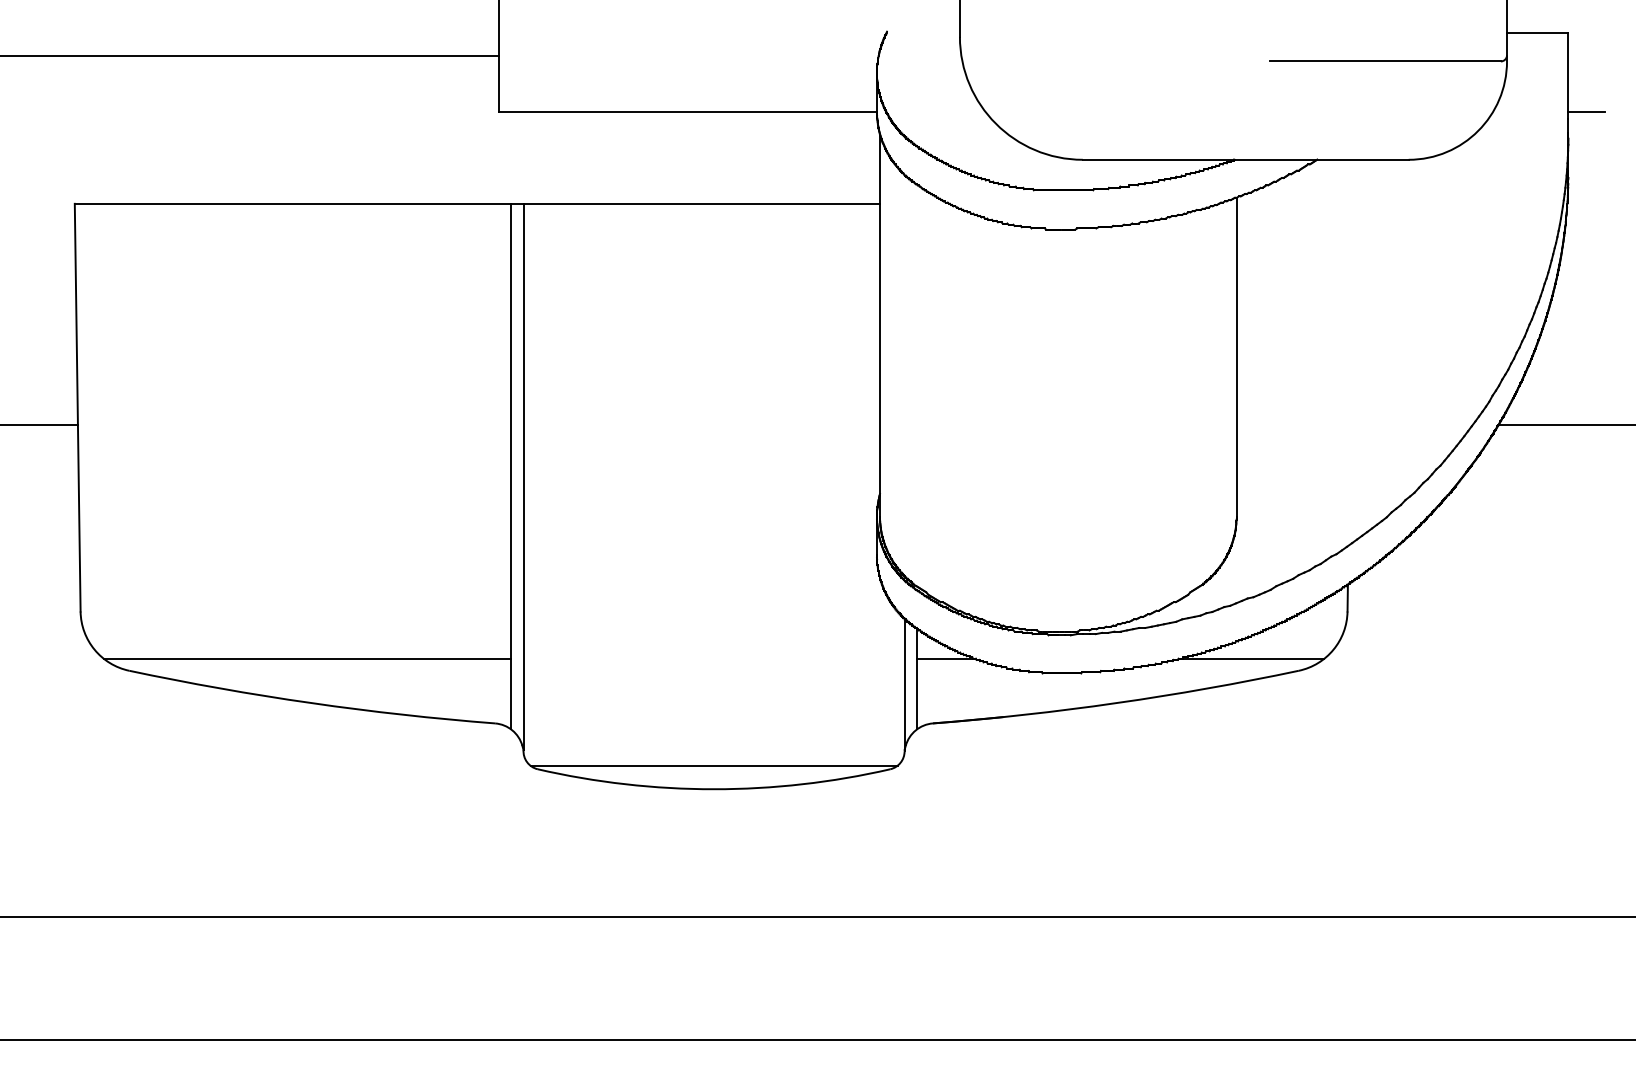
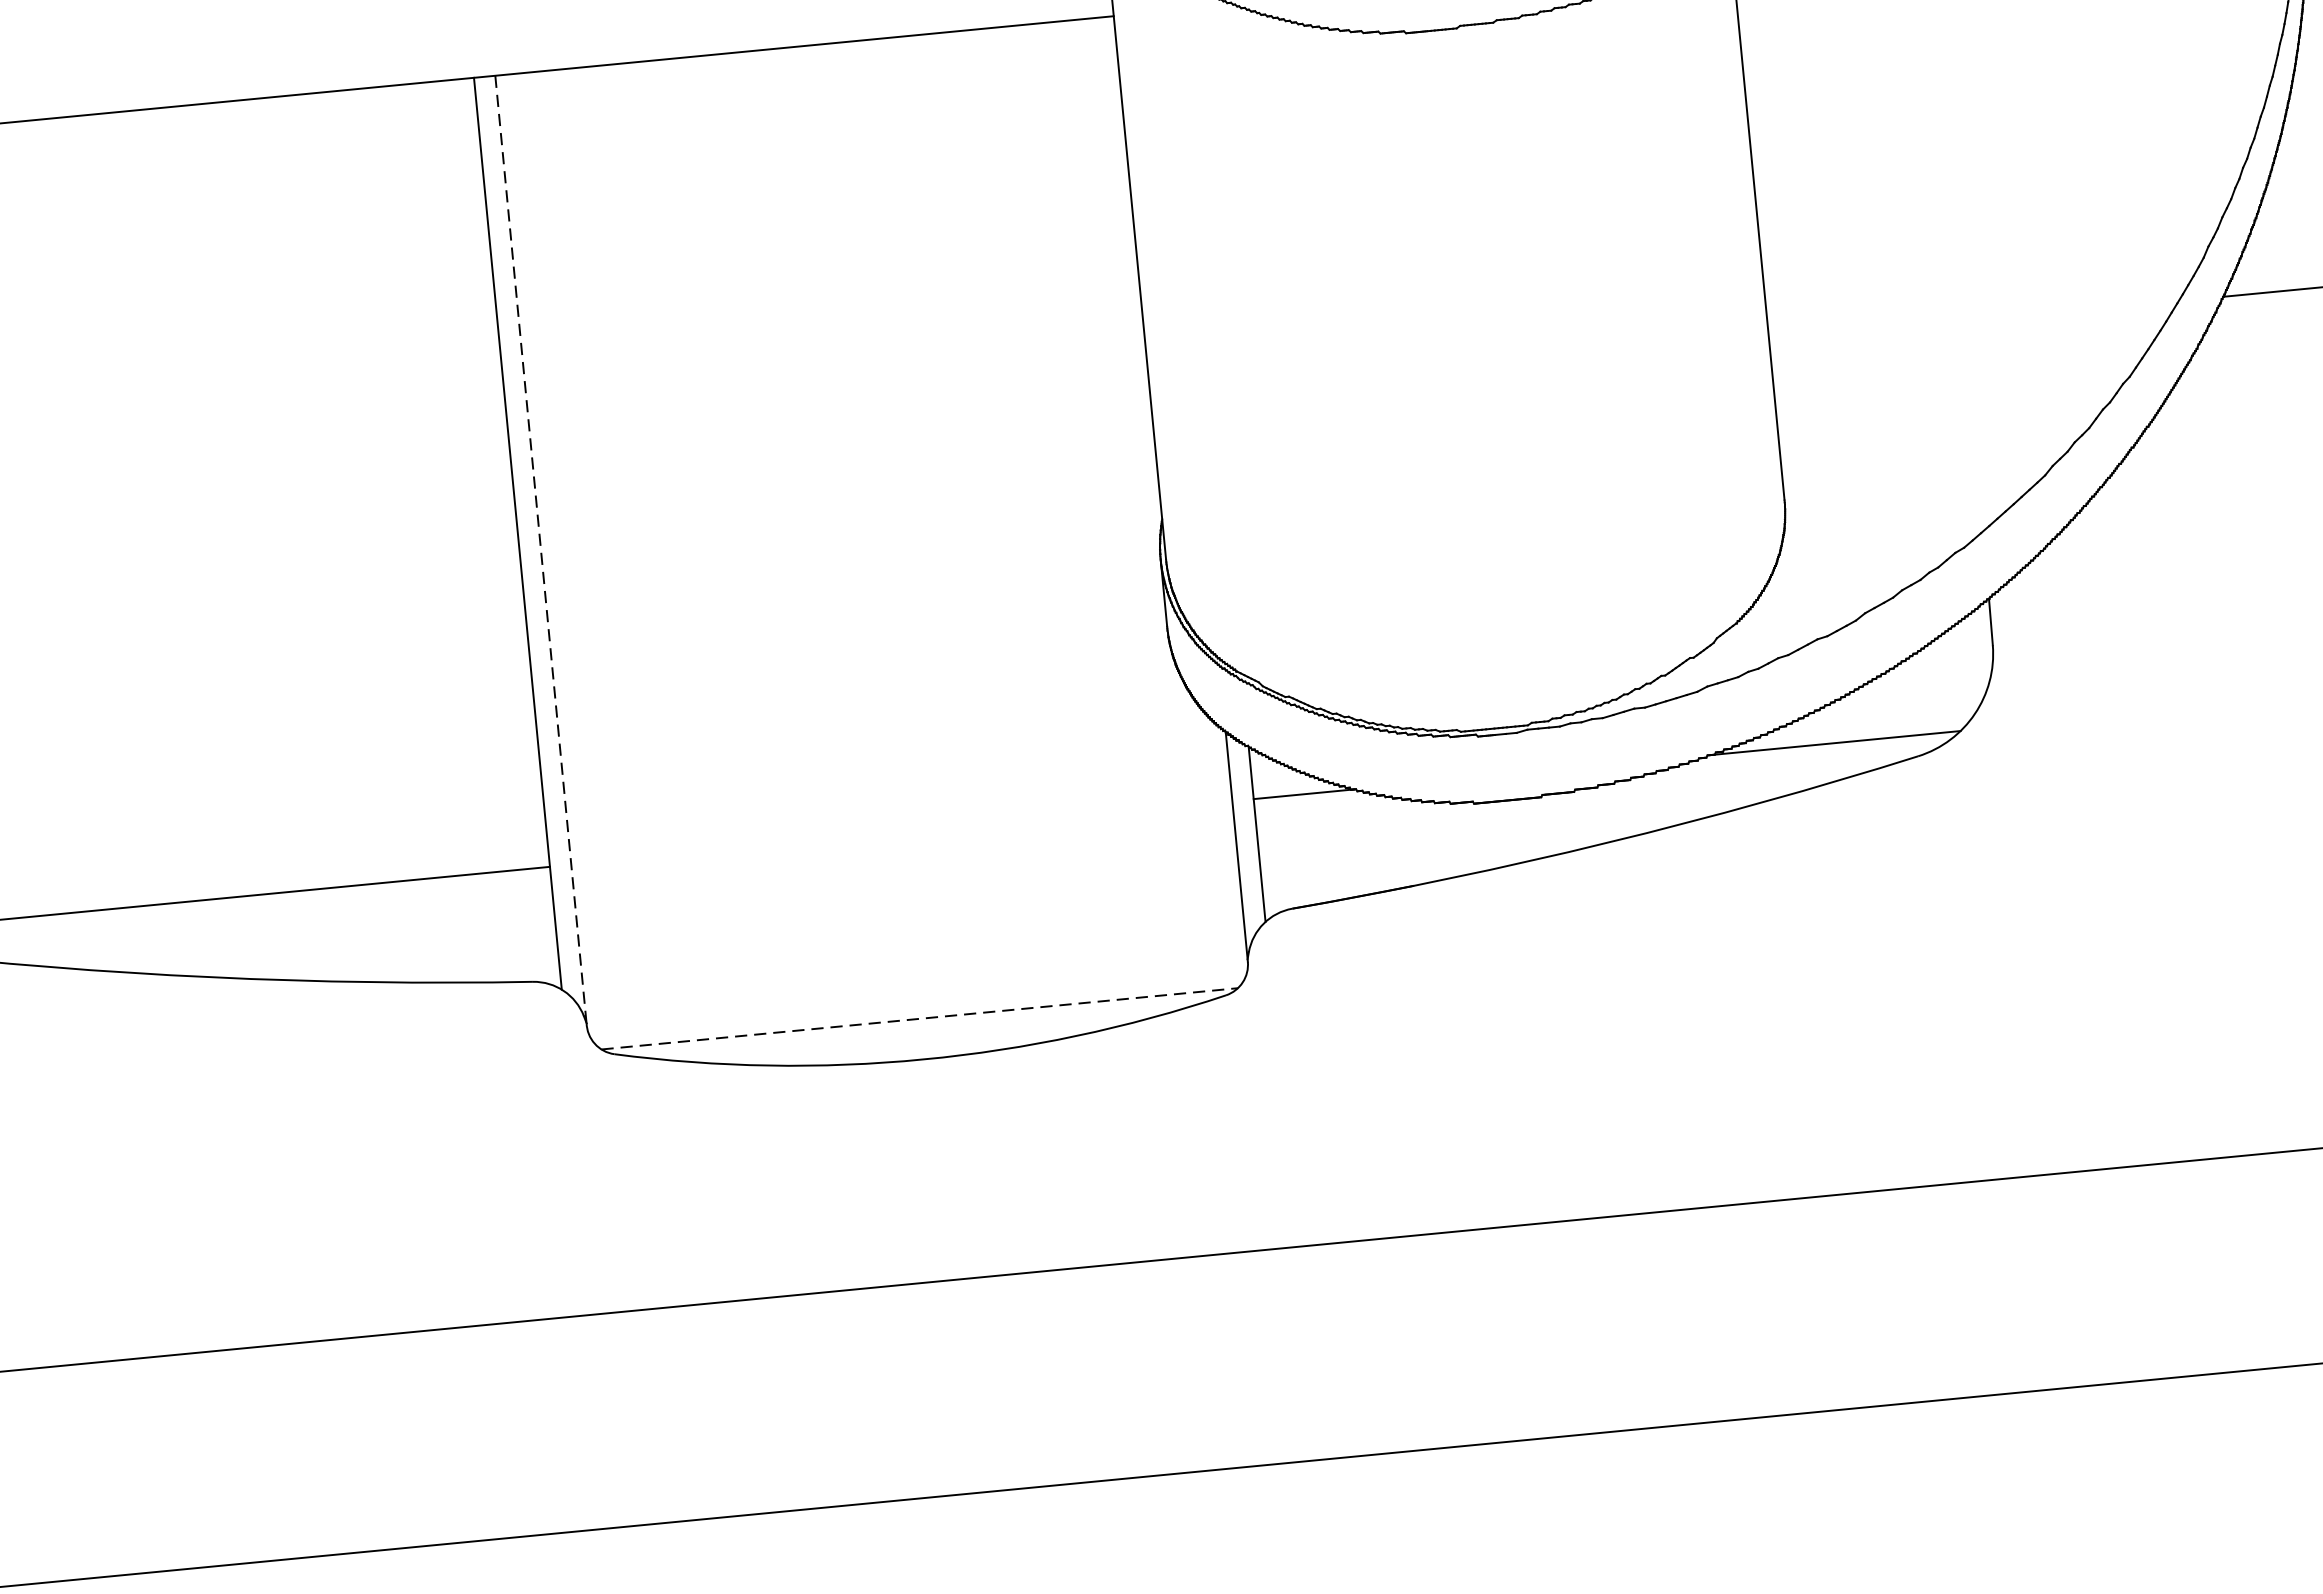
line: (523, 477) -> (540, 550), solid -> dashed
line: (714, 765) -> (920, 1018), solid -> dashed

